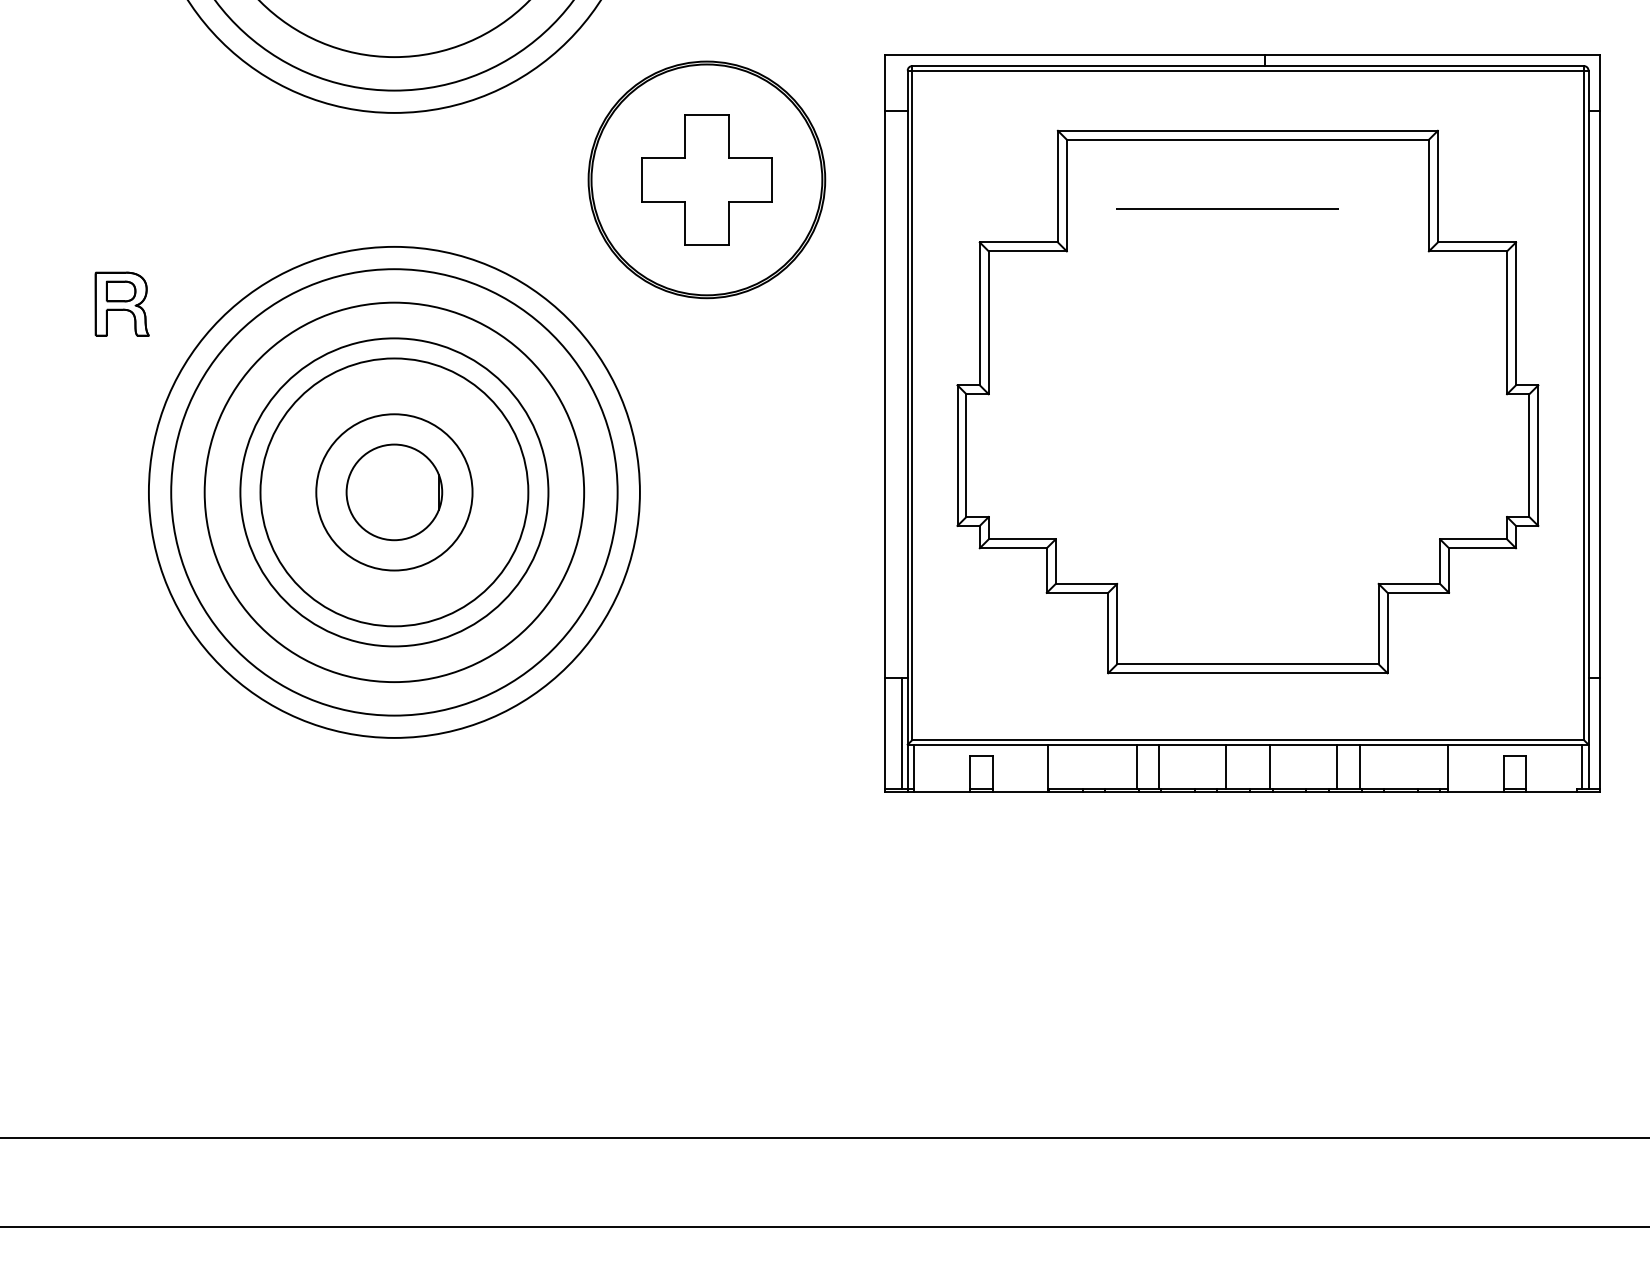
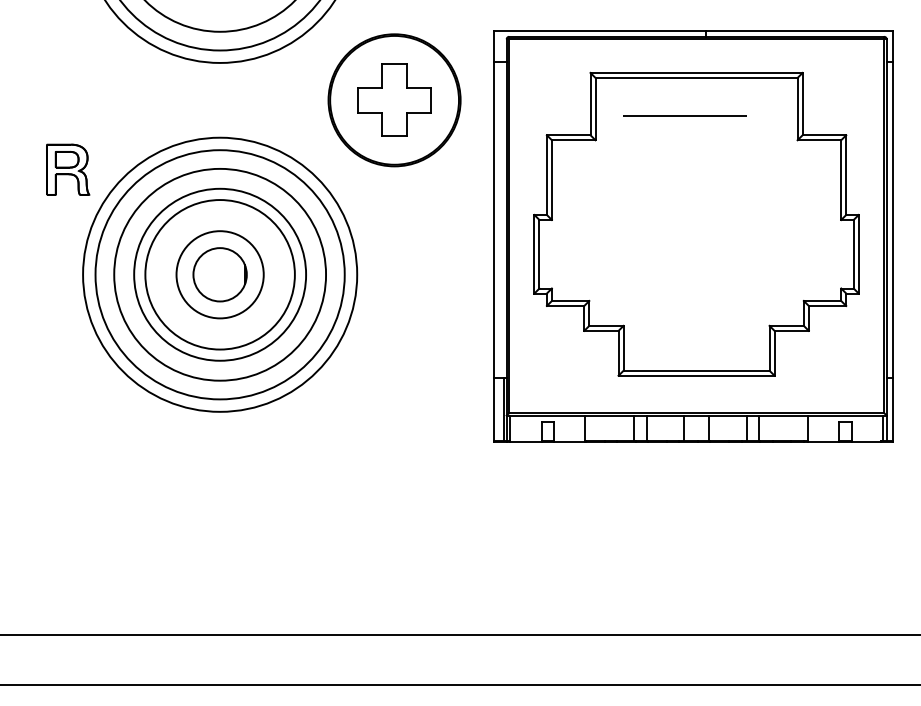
part: (122, 303) -> (68, 169), size x1.43

